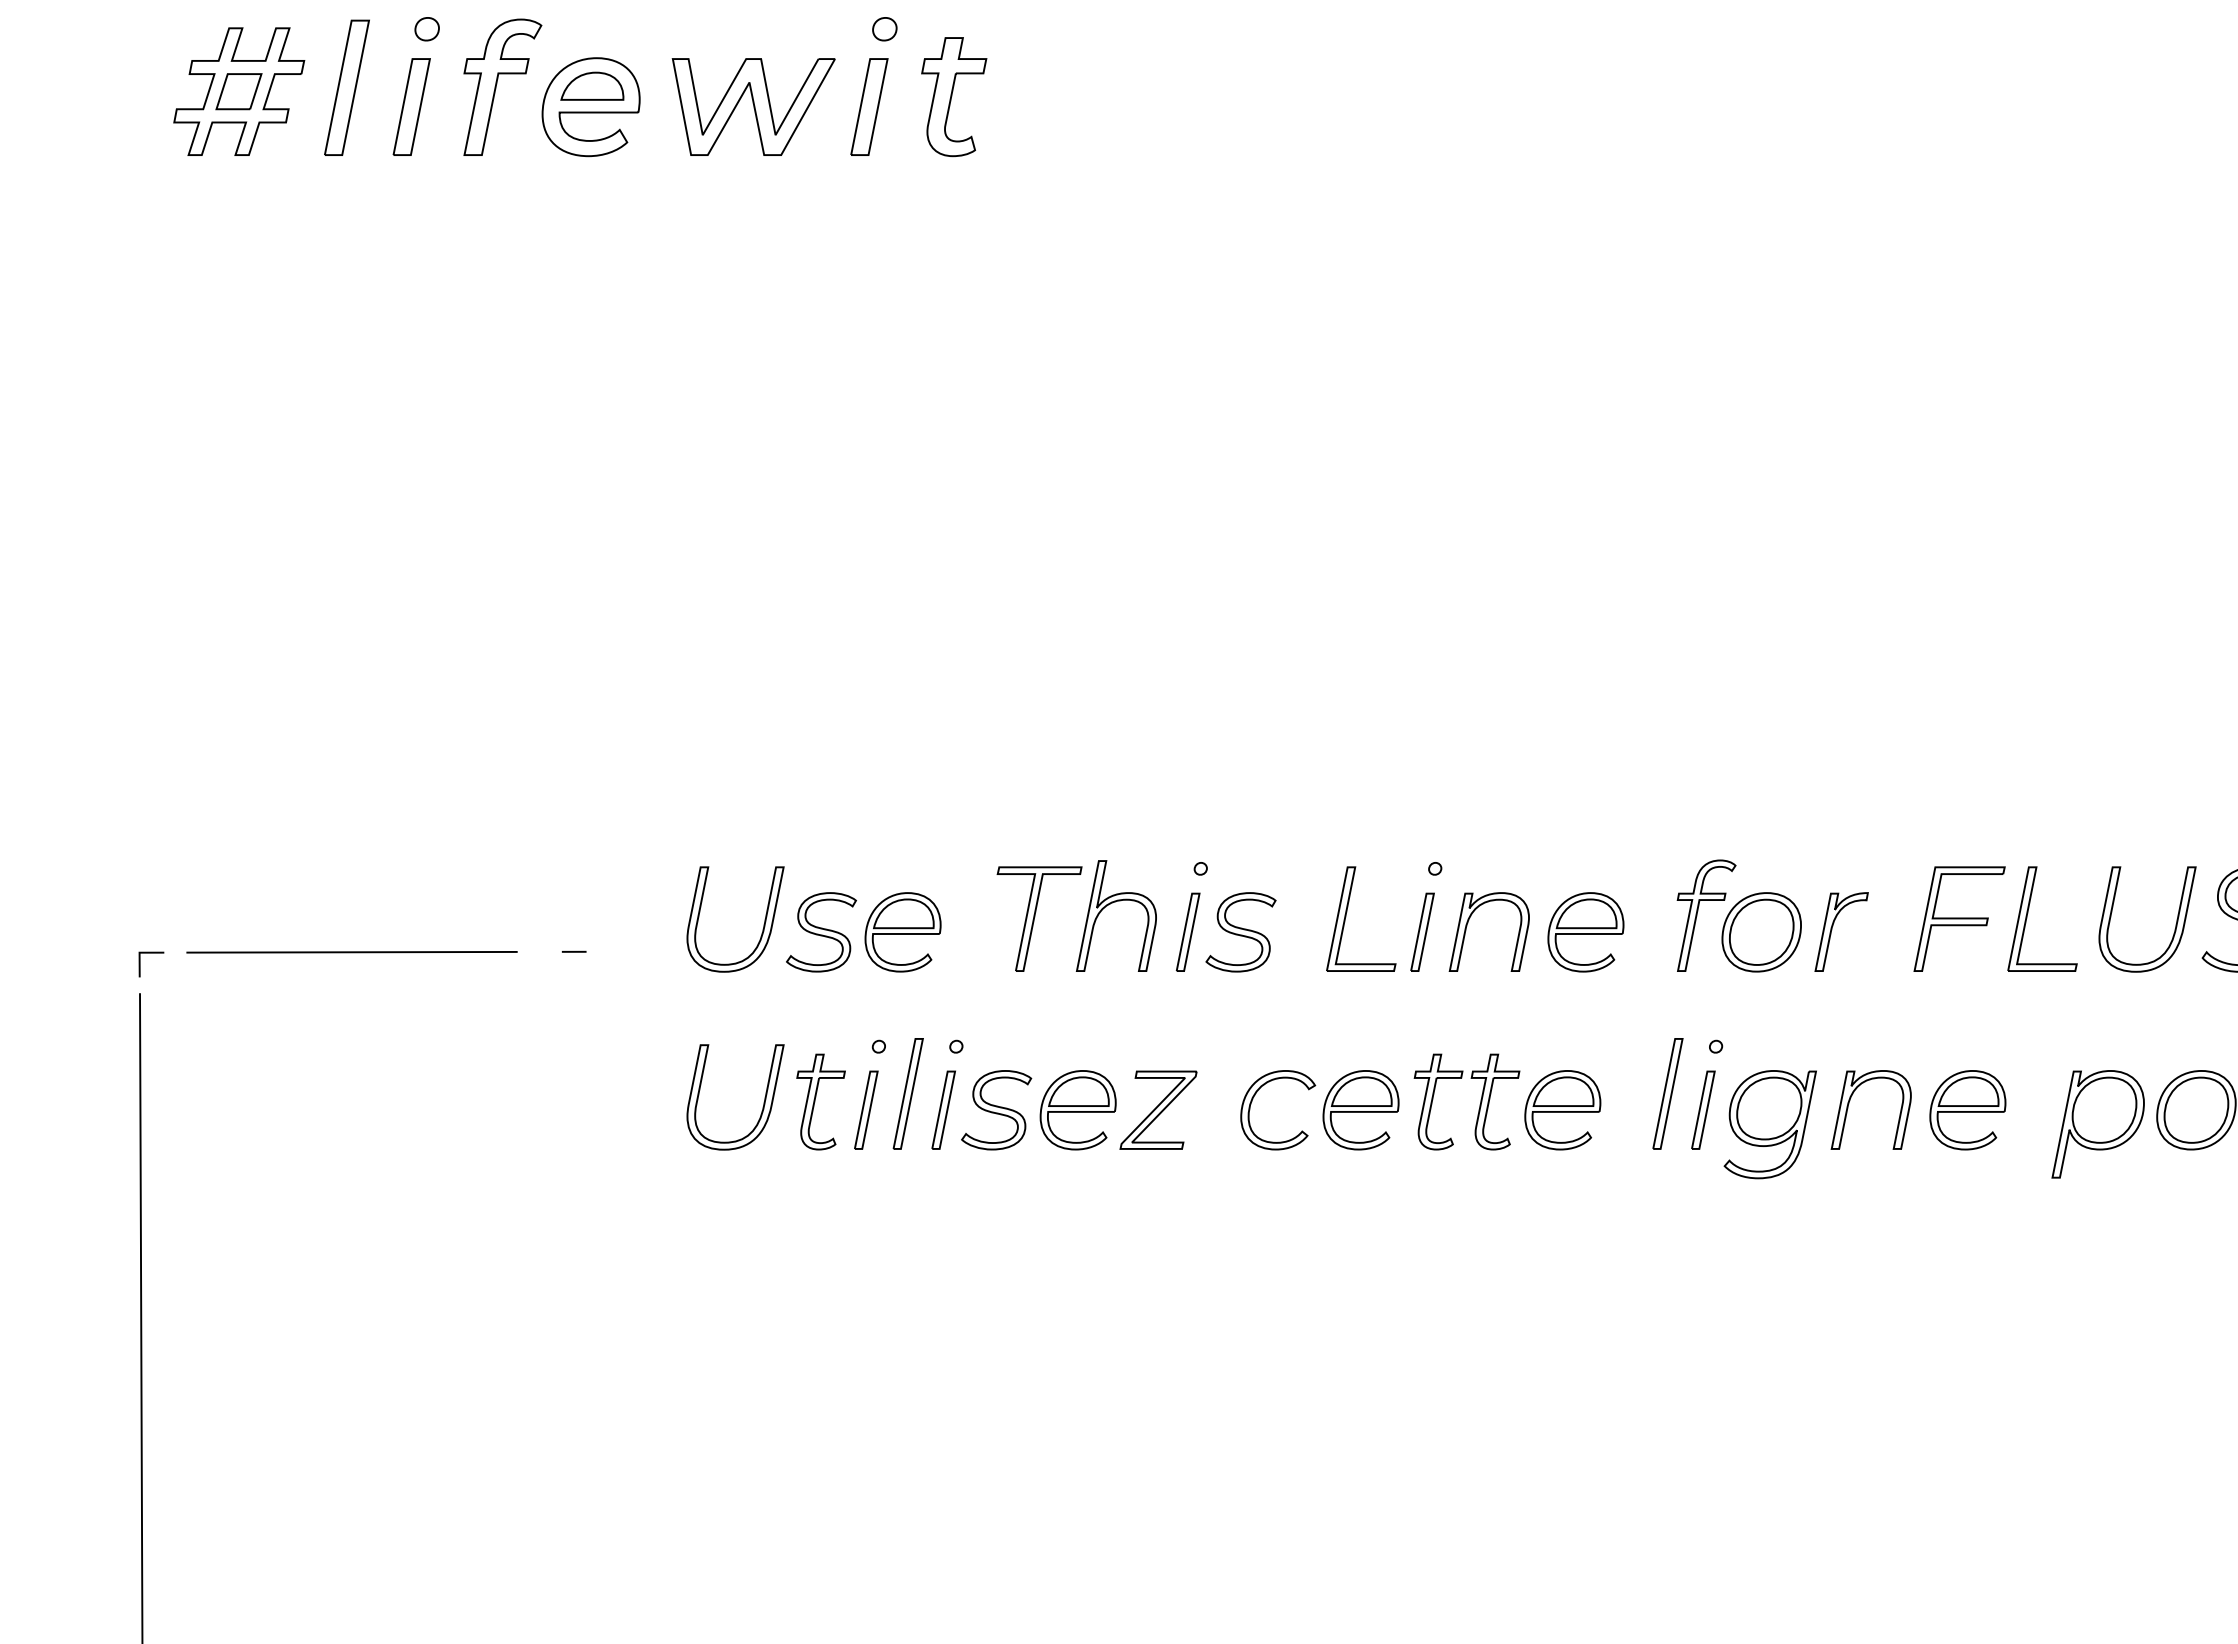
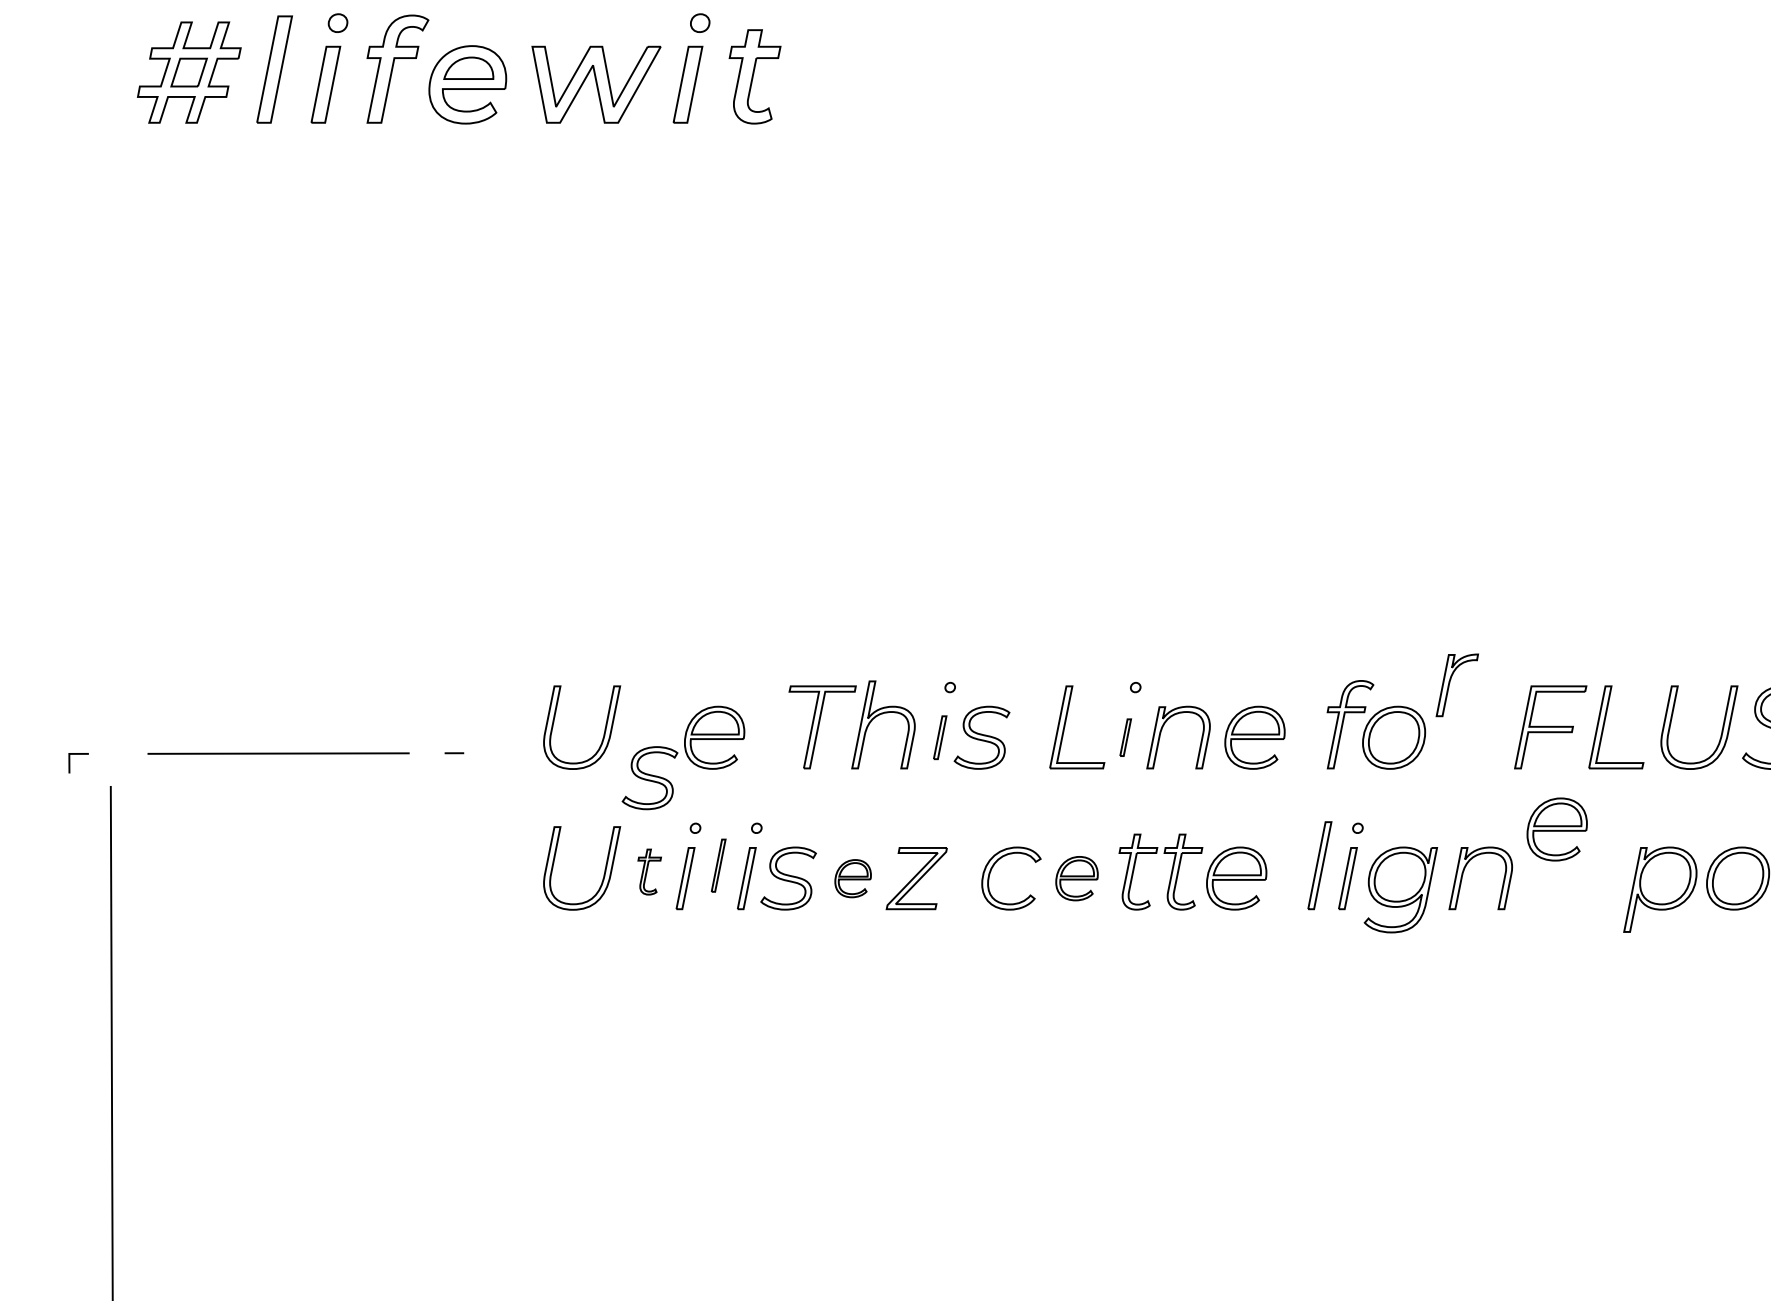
part: (1832, 930) -> (1450, 684), moved
part: (1187, 931) -> (939, 737), size x0.7
part: (1422, 931) -> (1125, 737), size x0.6
part: (821, 932) -> (650, 778), moved
curve: (151, 953) -> (78, 754), moved
part: (907, 1093) -> (718, 865), size x0.6
part: (820, 1101) -> (649, 871), size x0.6
part: (1077, 1110) -> (852, 878), size x0.6
part: (1360, 1110) -> (1076, 878), size x0.7
part: (1967, 1110) -> (1556, 829), moved

